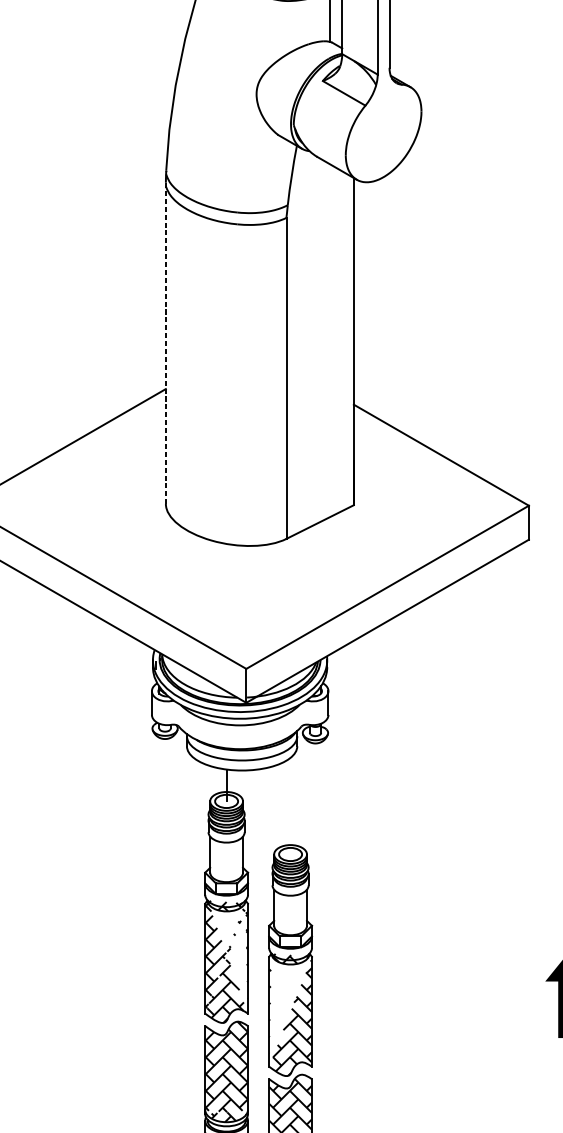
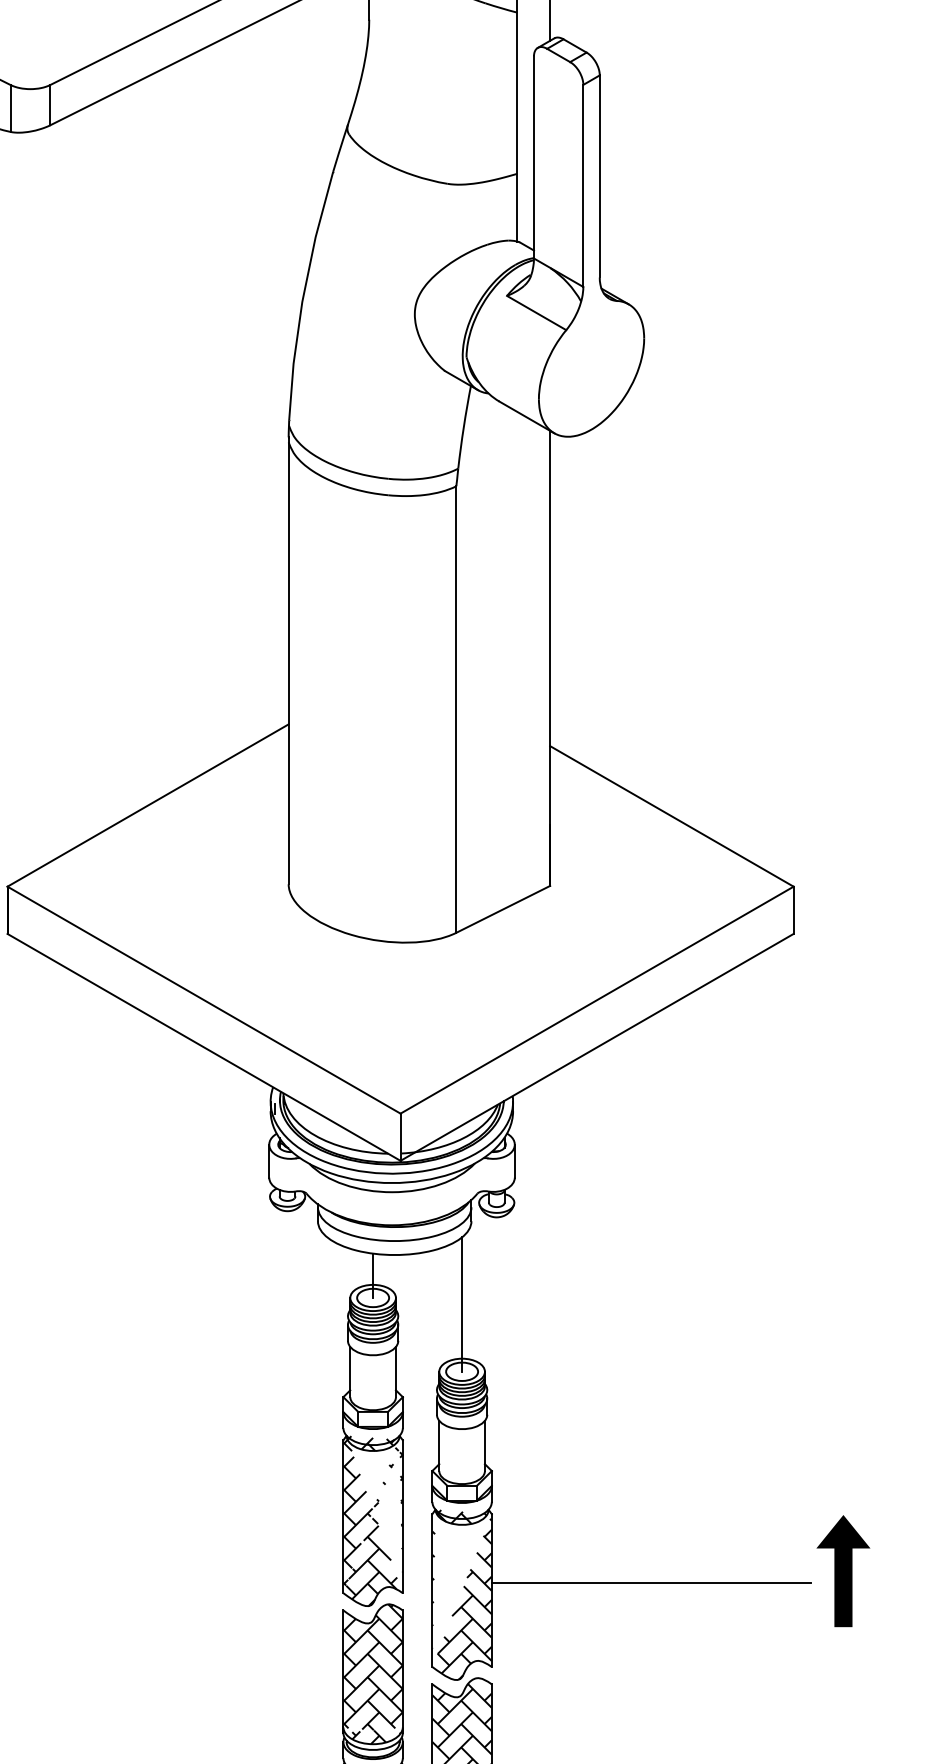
line: (165, 343) -> (288, 661), dashed -> solid
line: (290, 806) -> (462, 1304), added
line: (426, 1006) -> (650, 1583), added

